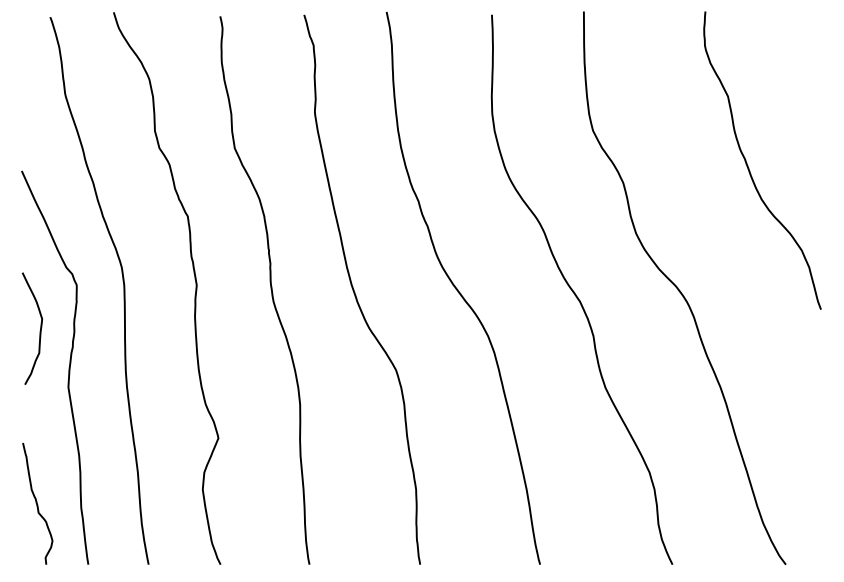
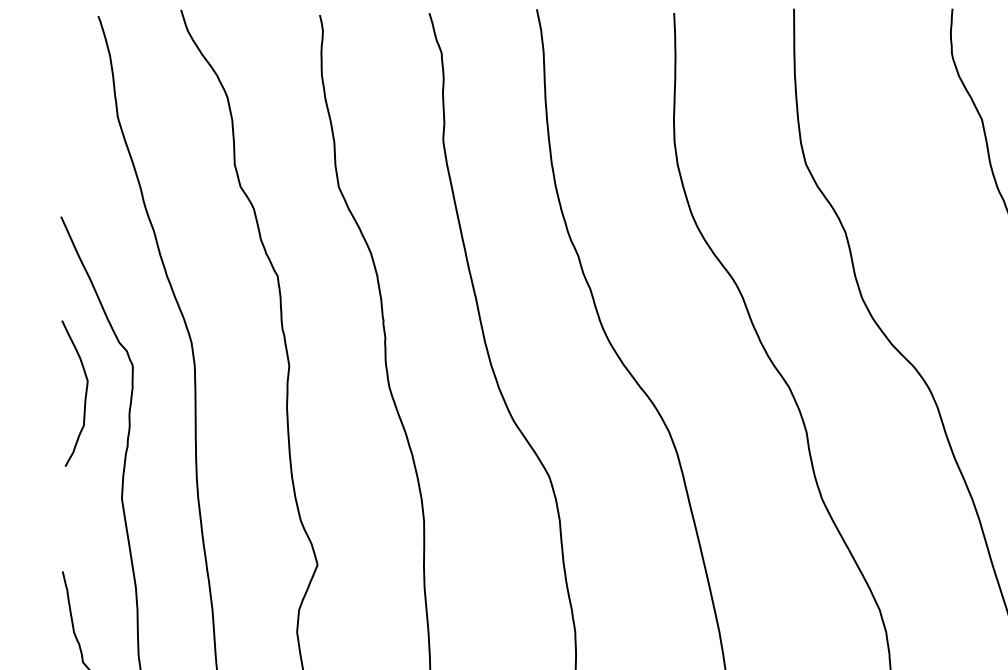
curve: (39, 330) -> (84, 395), moved

